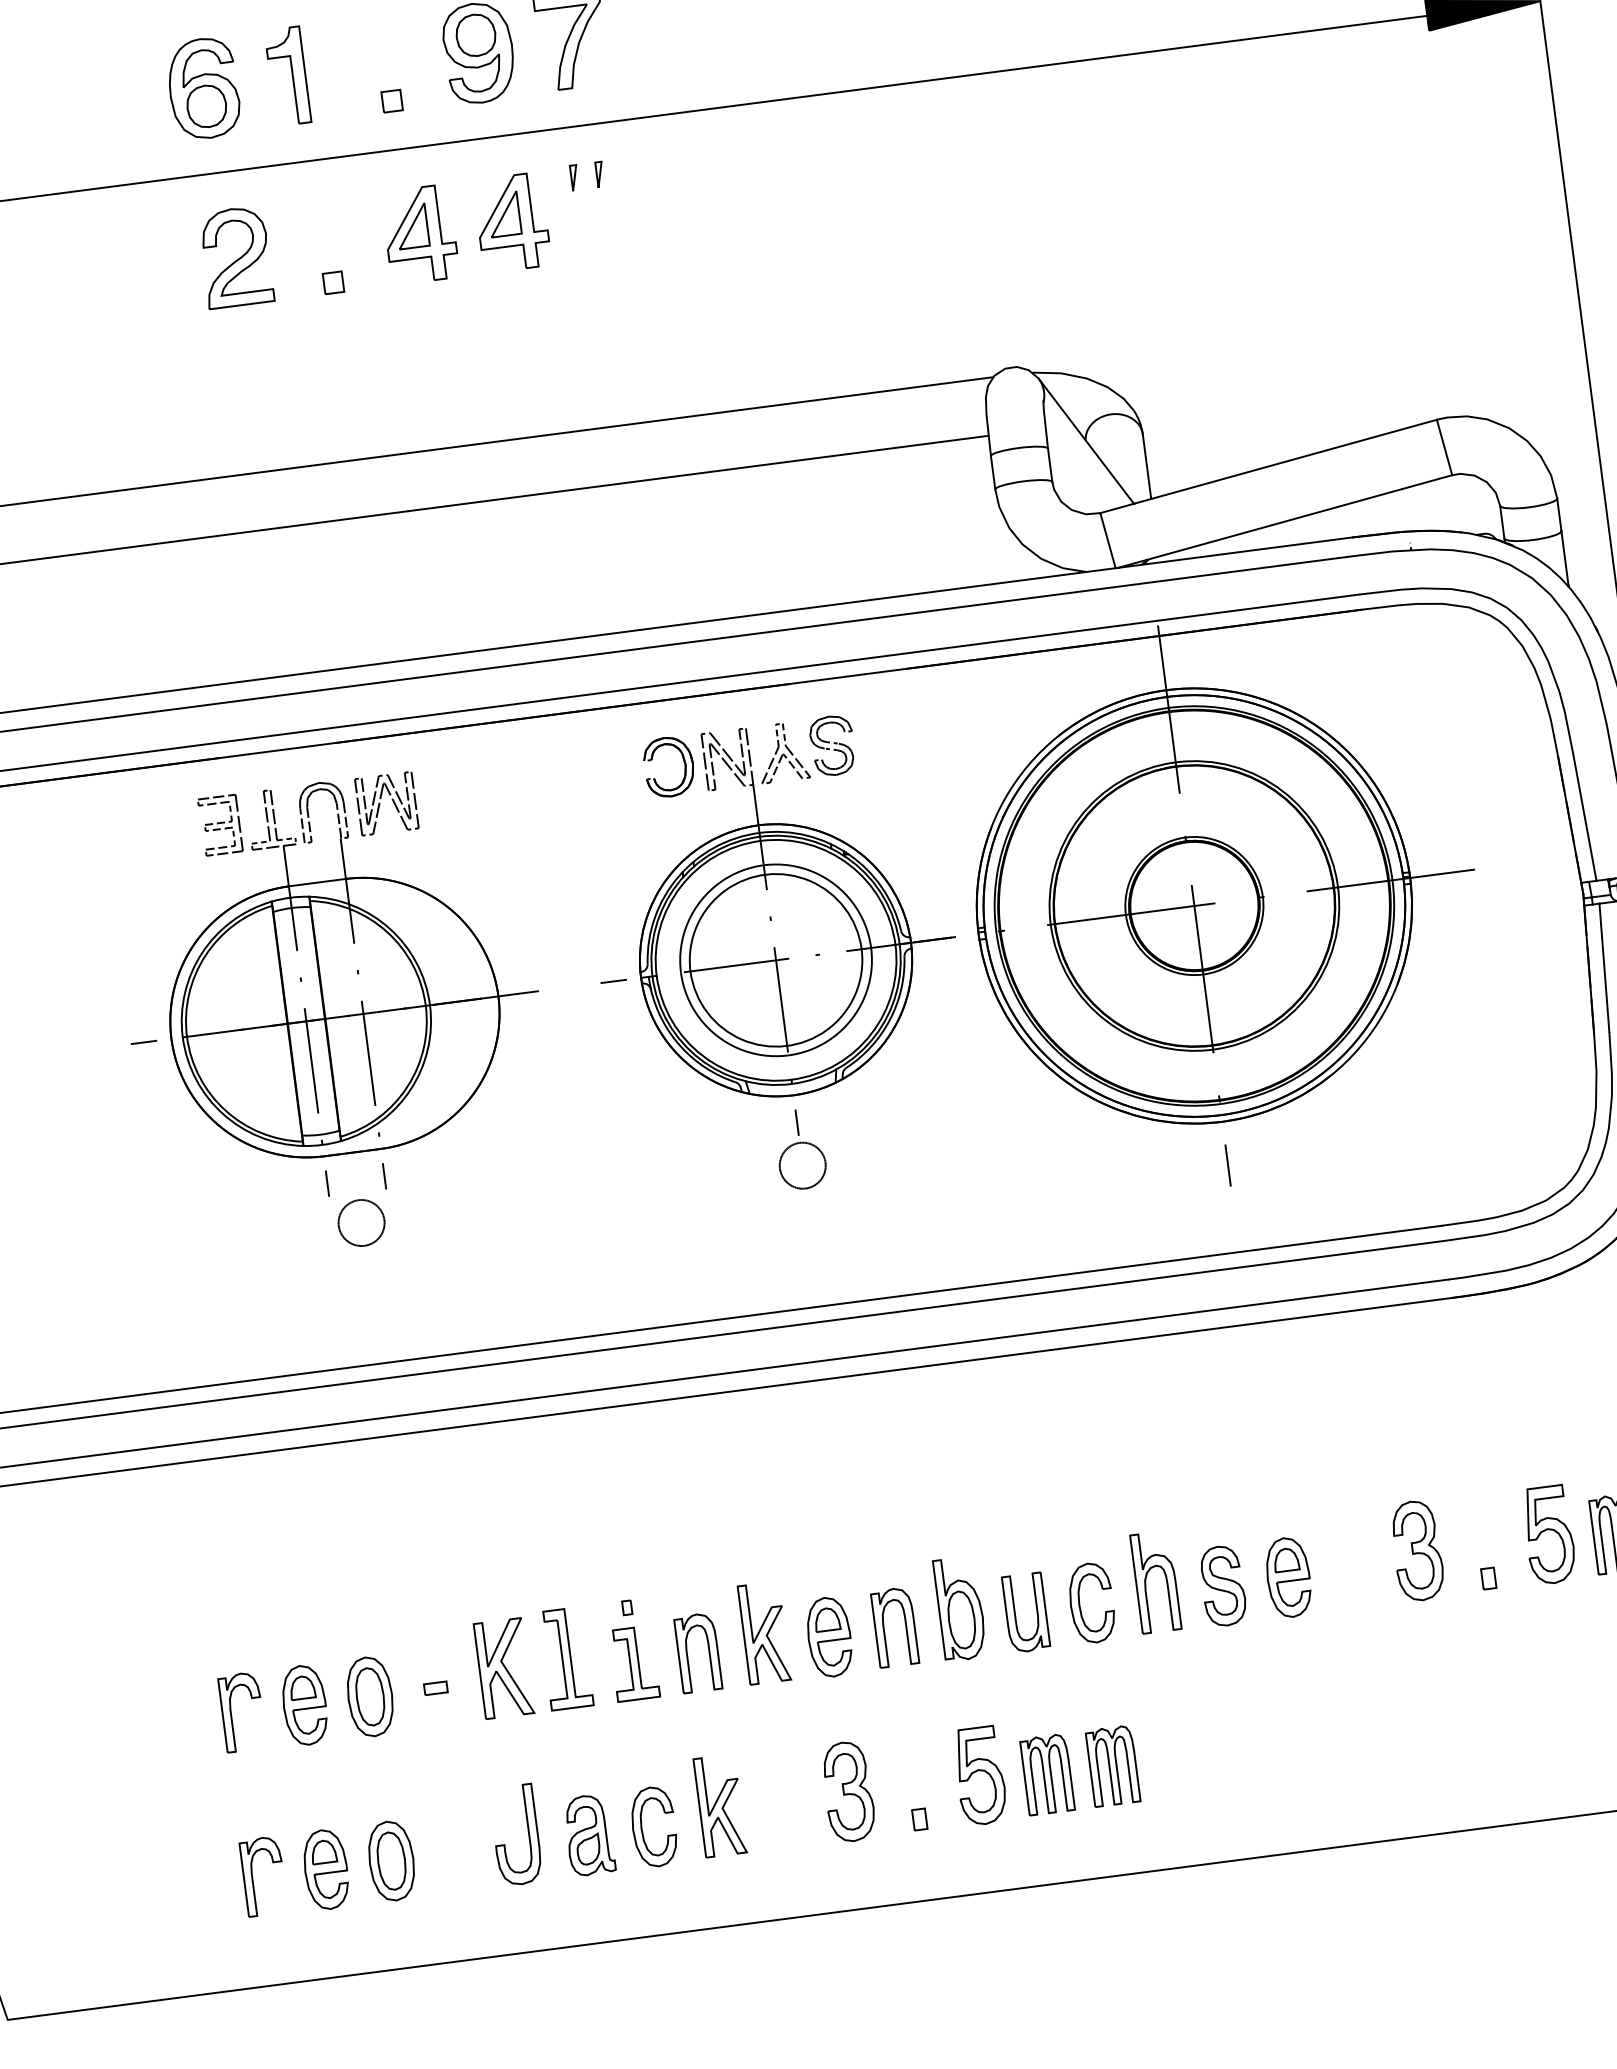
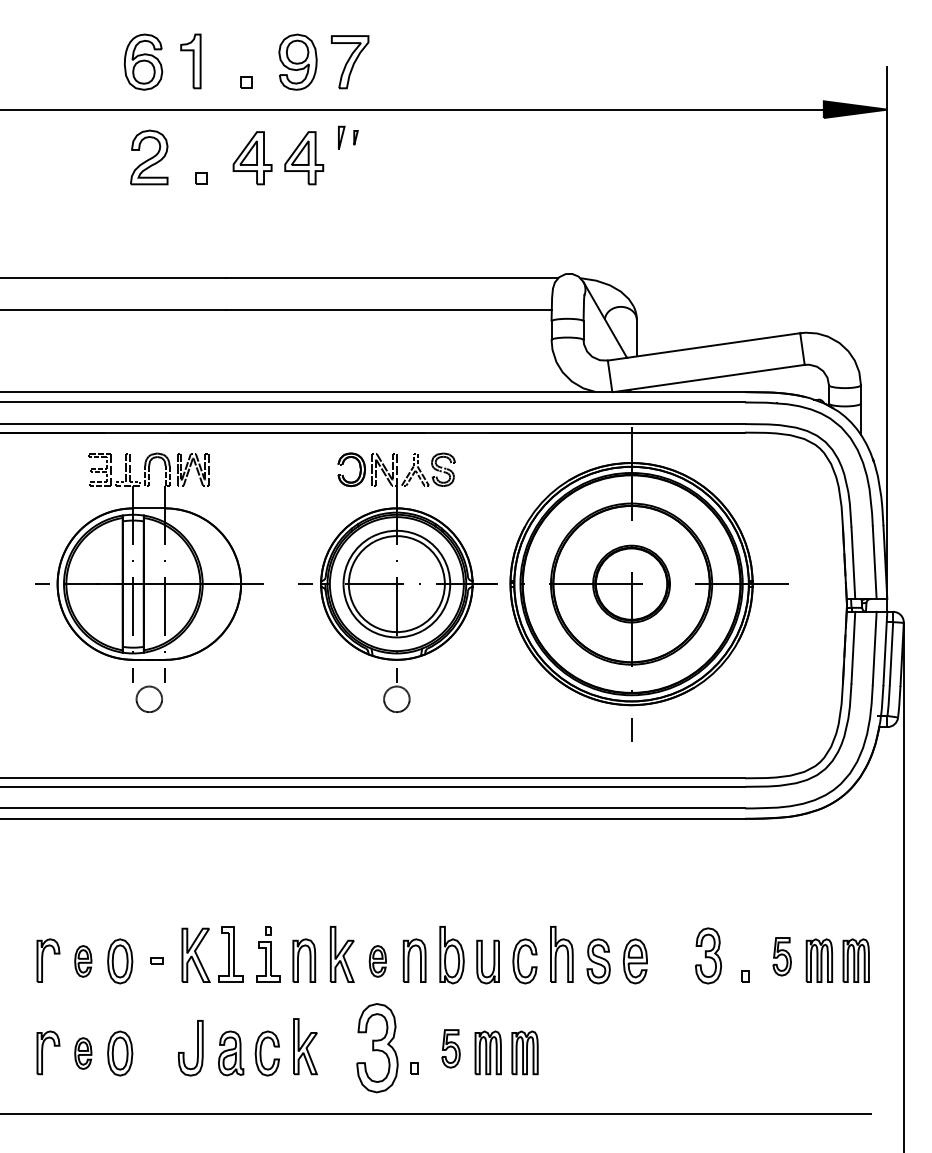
part: (573, 177) -> (341, 137), size x1.6
part: (1547, 1535) -> (781, 956), size x0.7
part: (828, 1637) -> (377, 961), size x0.7
part: (303, 1705) -> (82, 961), size x0.7
part: (979, 1775) -> (450, 1048), size x0.7
part: (847, 1790) -> (376, 1047), size x1.6
part: (324, 1869) -> (82, 1053), size x0.7

